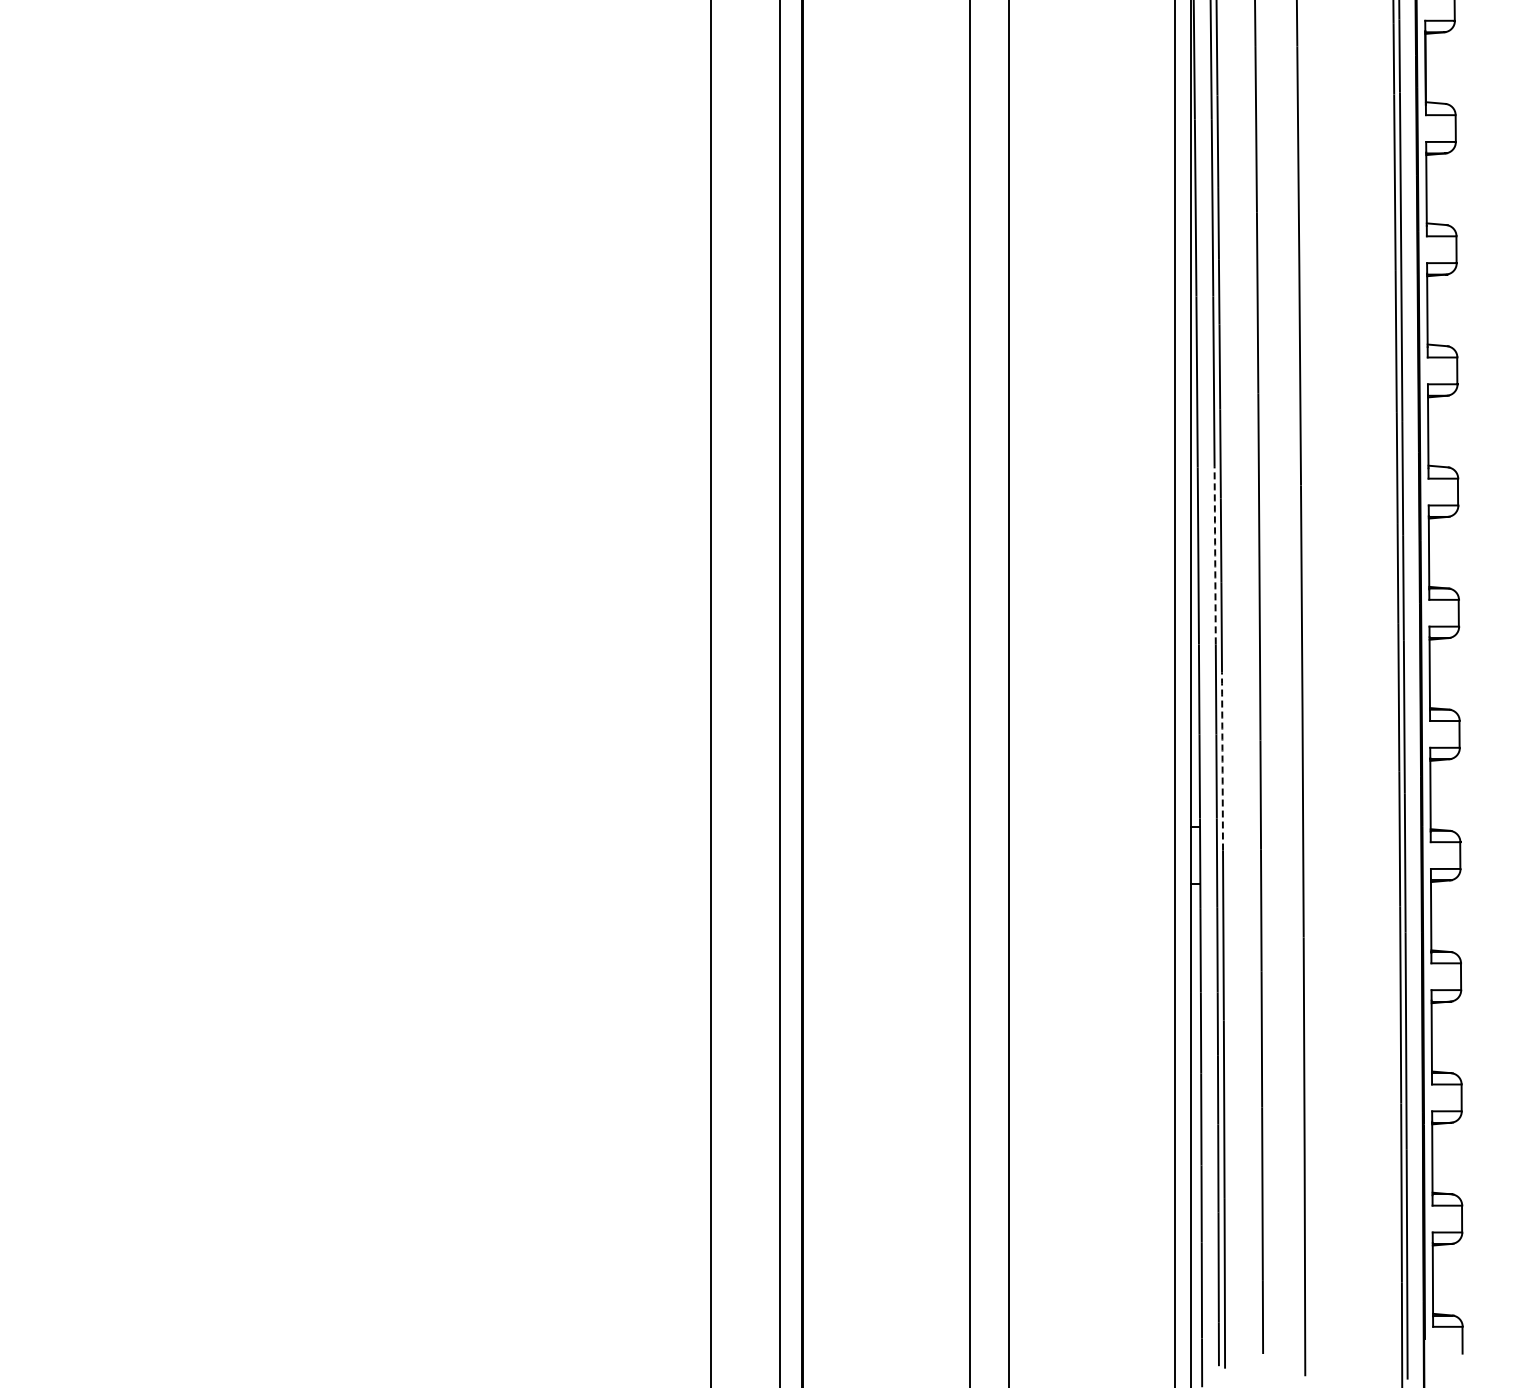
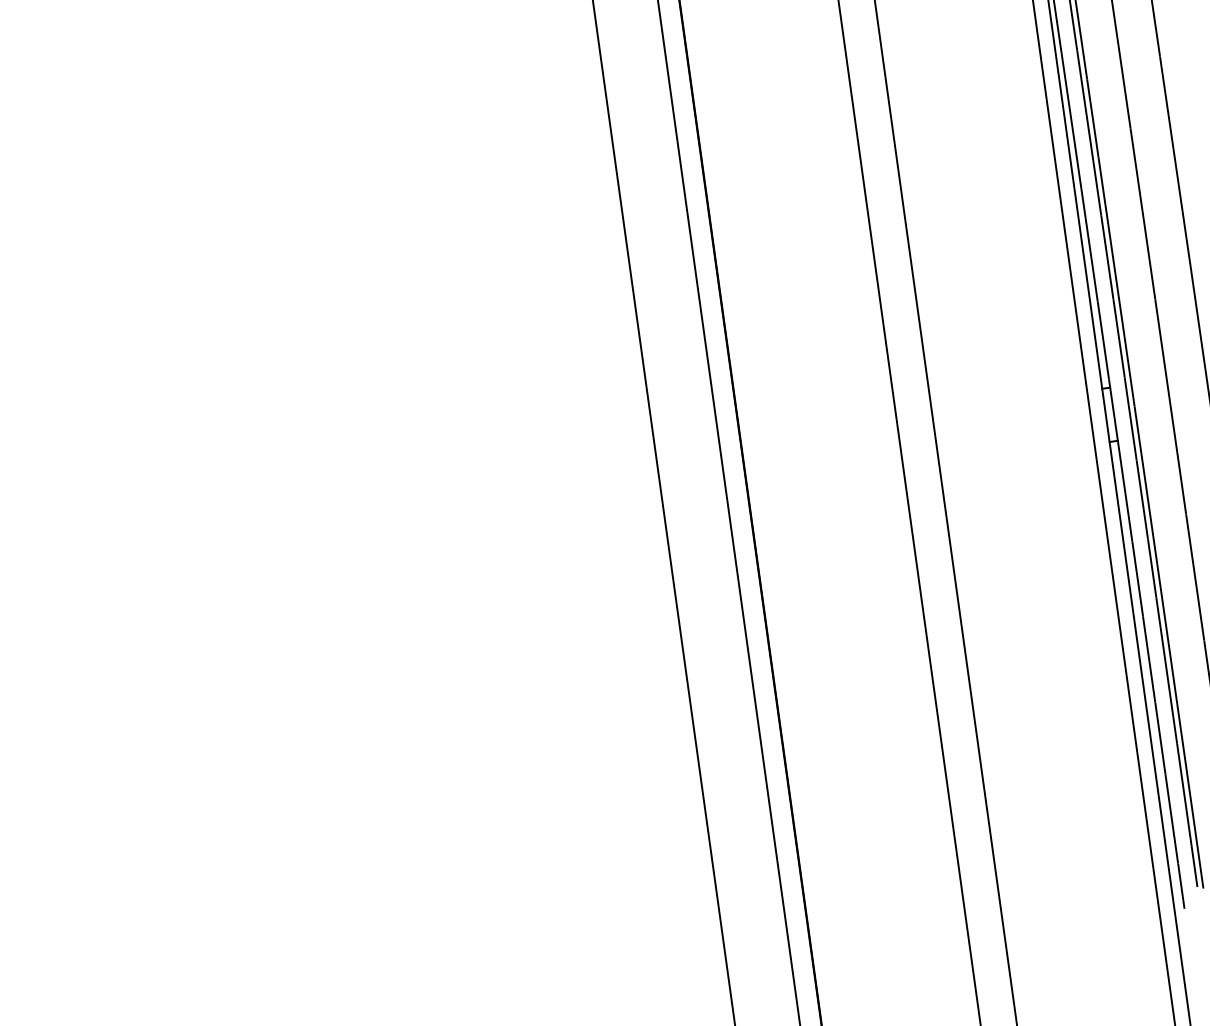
arc: (1215, 555) -> (1089, 132), dashed -> solid
arc: (1222, 761) -> (1122, 323), dashed -> solid

